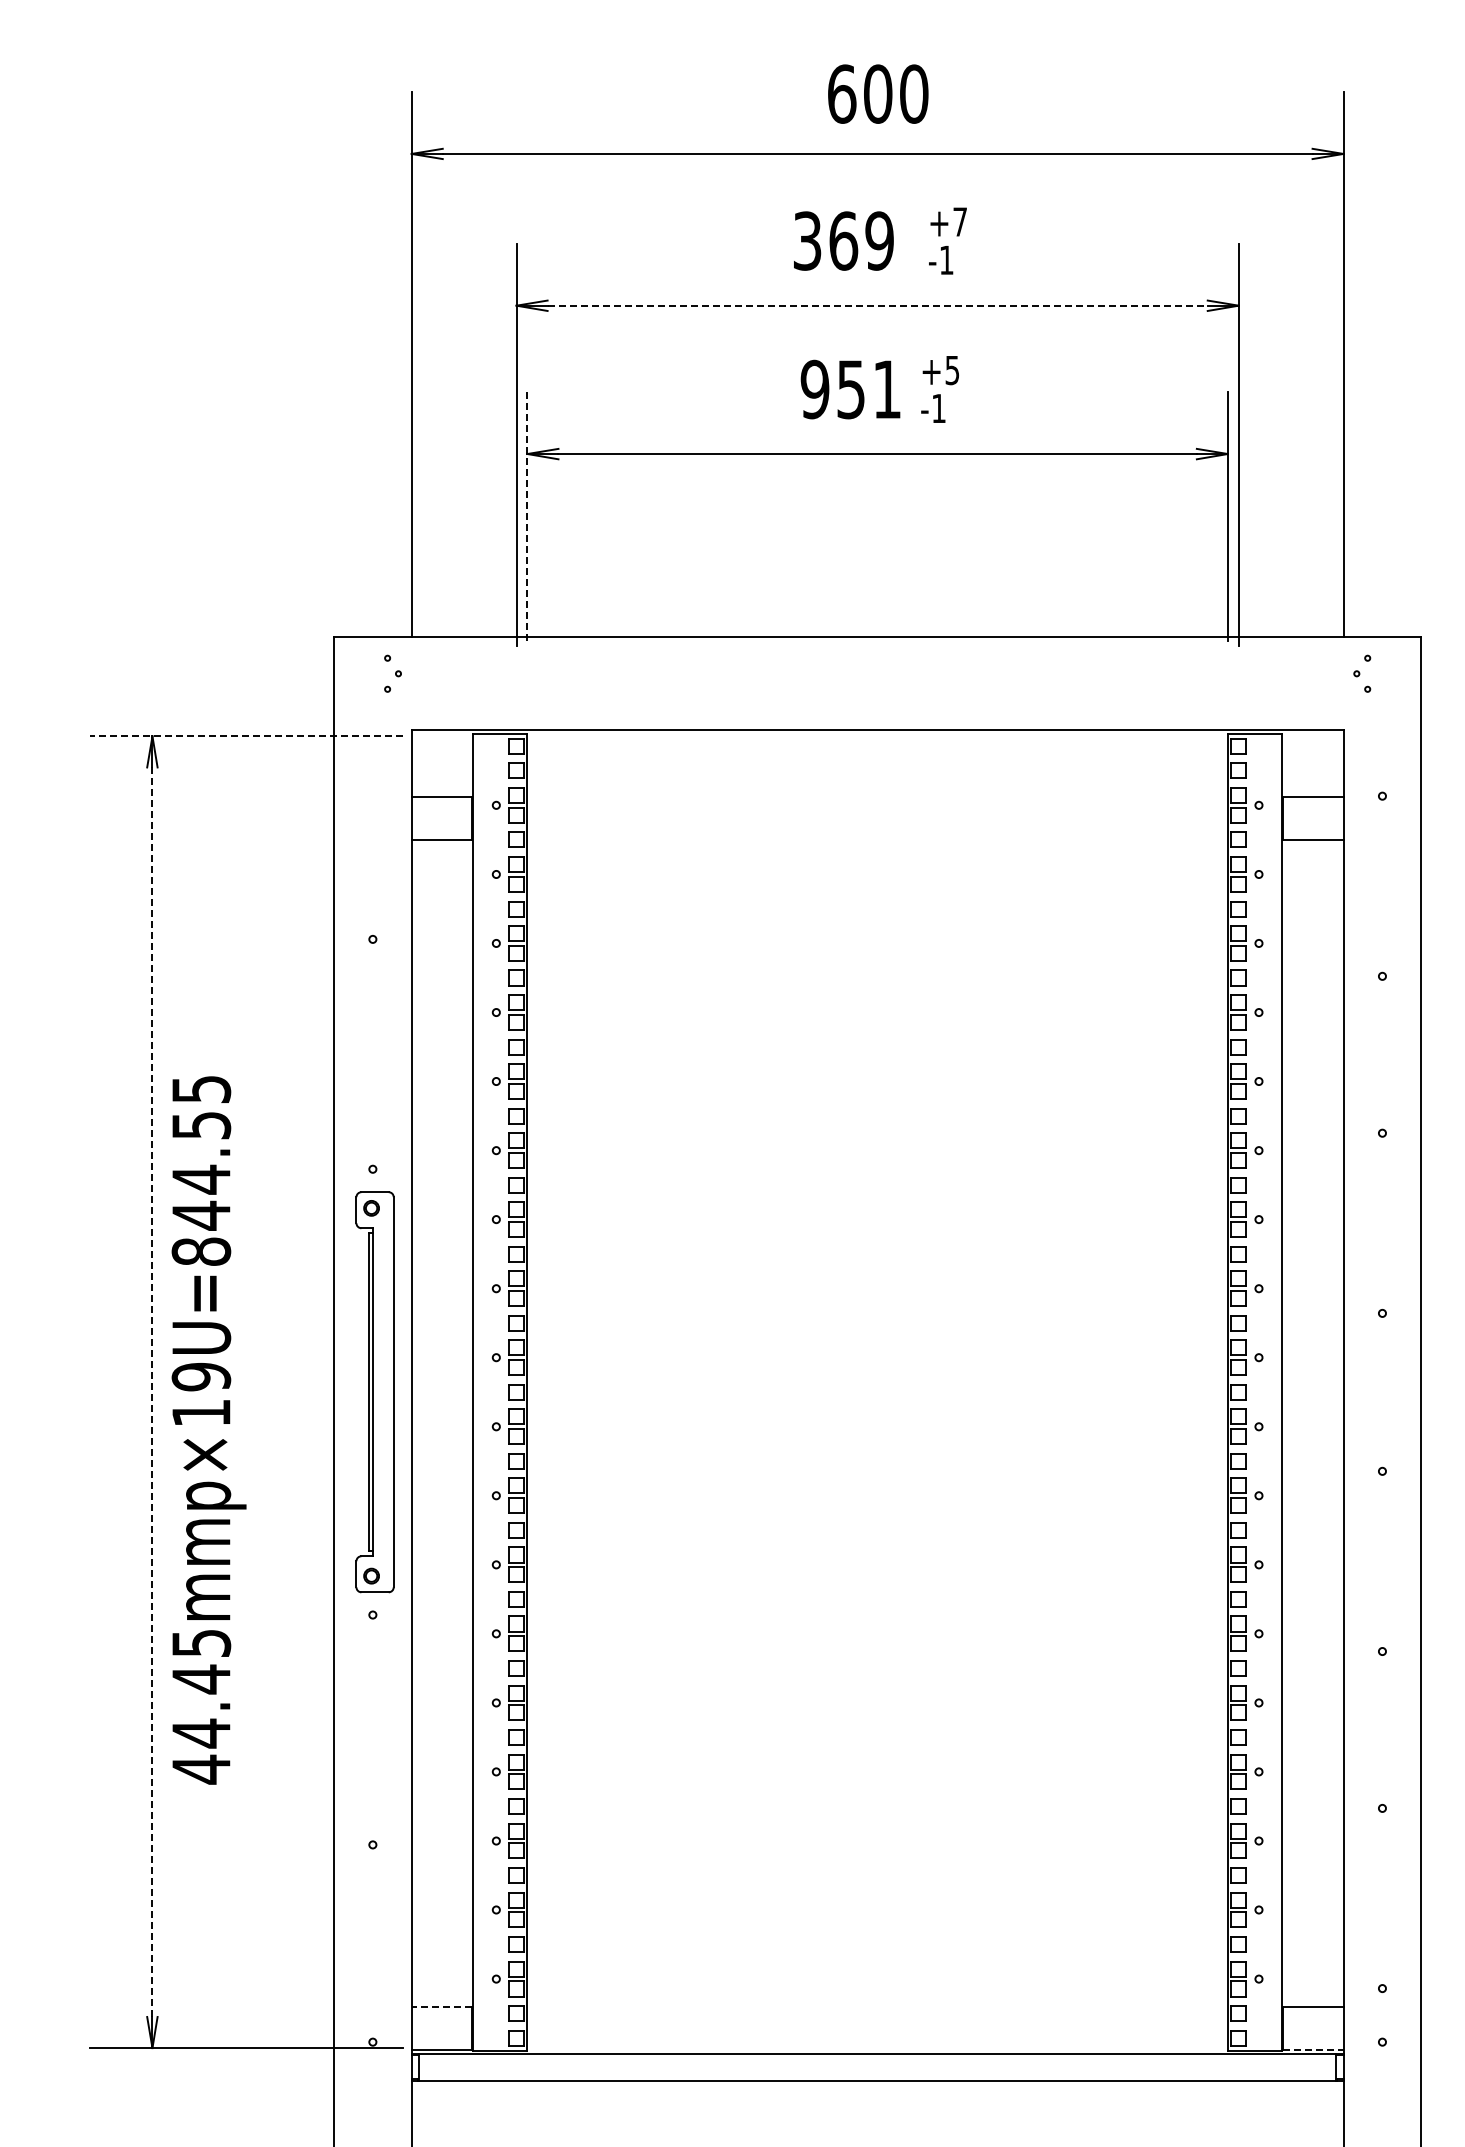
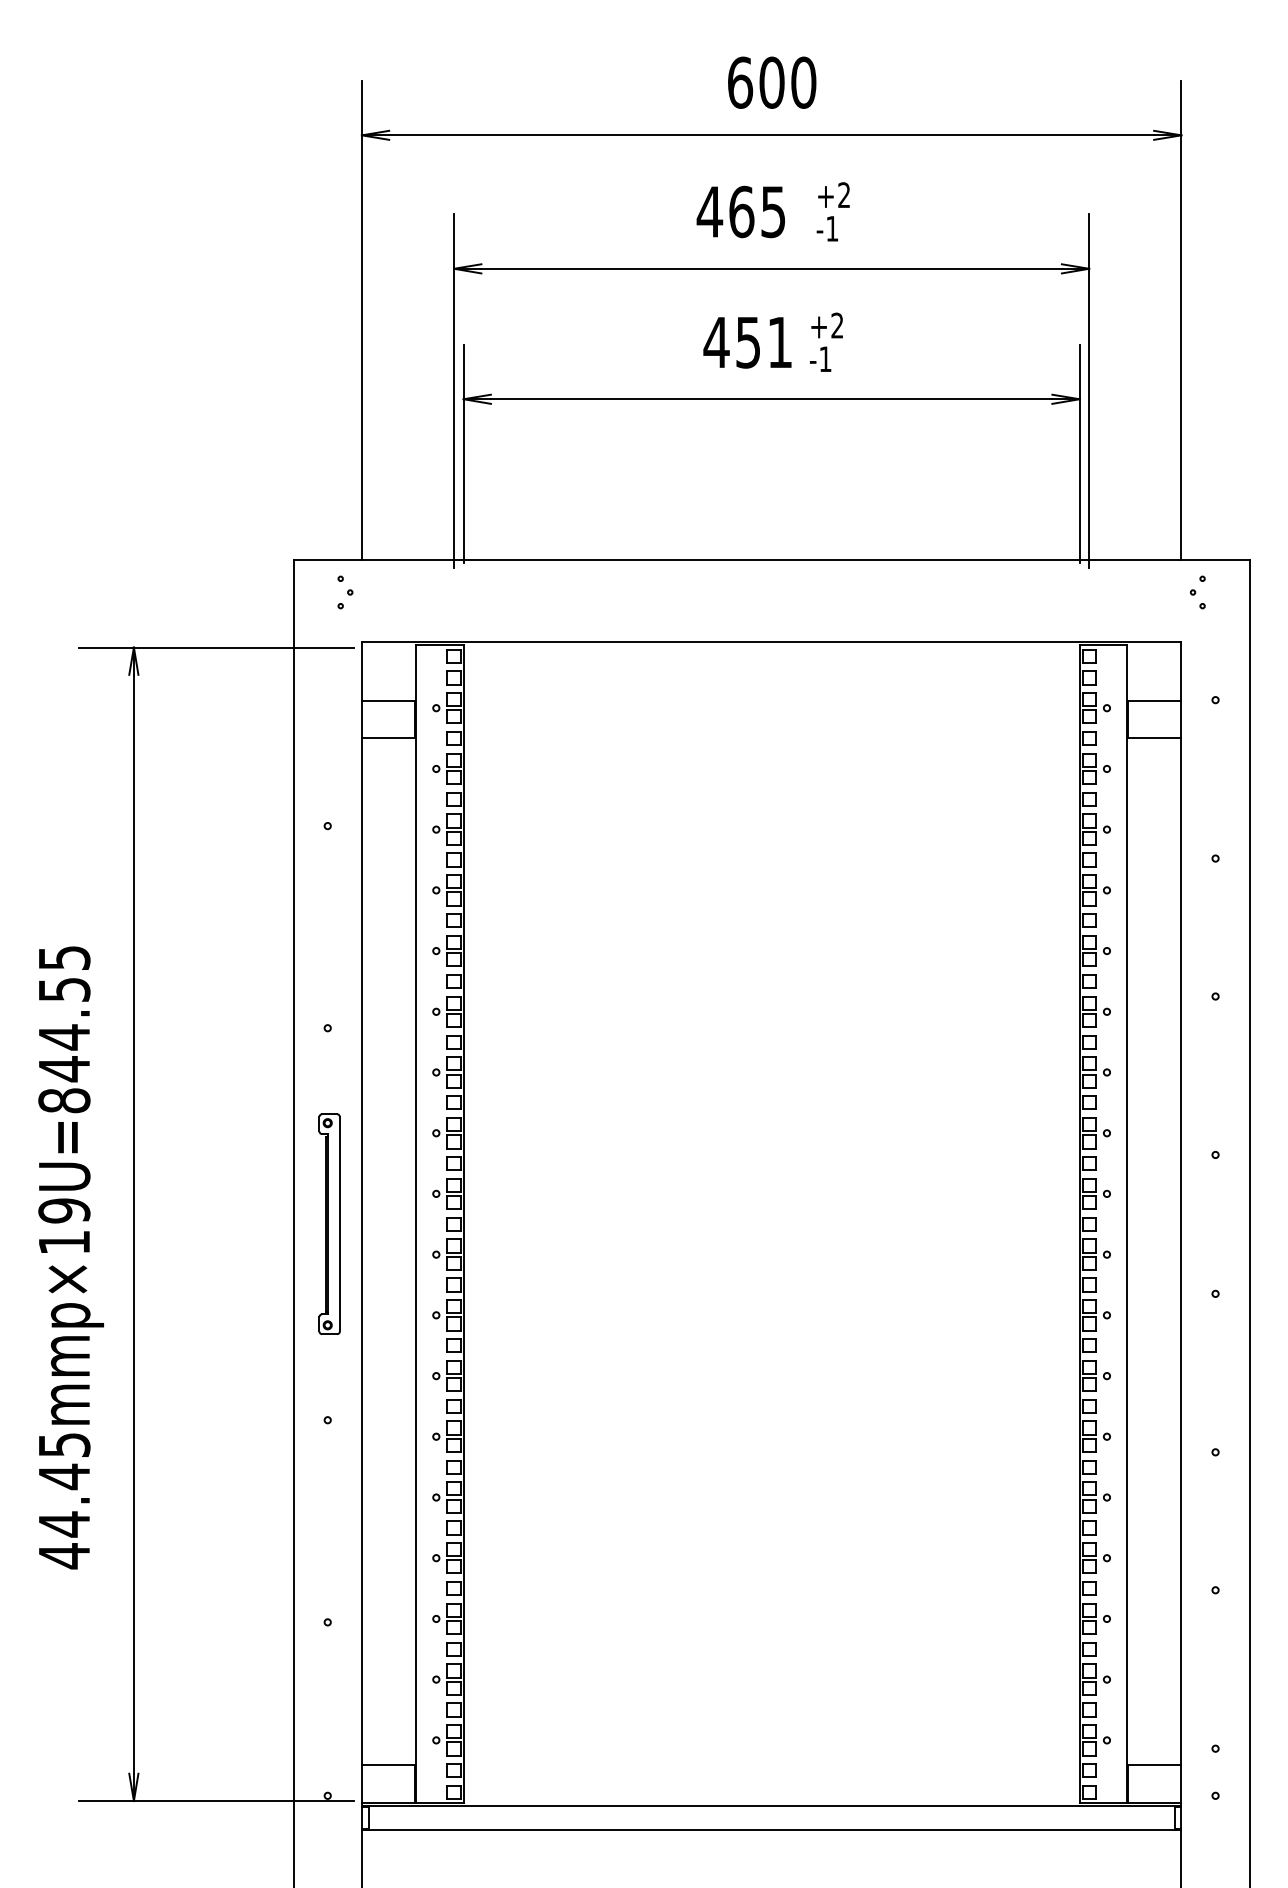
text: (959, 221) -> (843, 194), +7 -> +2
text: (842, 240) -> (740, 211), 369 -> 465
line: (878, 305) -> (772, 268), dashed -> solid
text: (952, 370) -> (837, 325), +5 -> +2
text: (815, 389) -> (716, 342), 951 -> 451
line: (527, 515) -> (463, 453), dashed -> solid
line: (246, 736) -> (216, 647), dashed -> solid
part: (374, 1391) -> (329, 1223), size x0.62
line: (152, 1392) -> (133, 1224), dashed -> solid
text: (208, 1430) -> (70, 1257), moved
line: (441, 2007) -> (388, 1765), dashed -> solid
line: (1313, 2049) -> (1154, 1802), dashed -> solid

